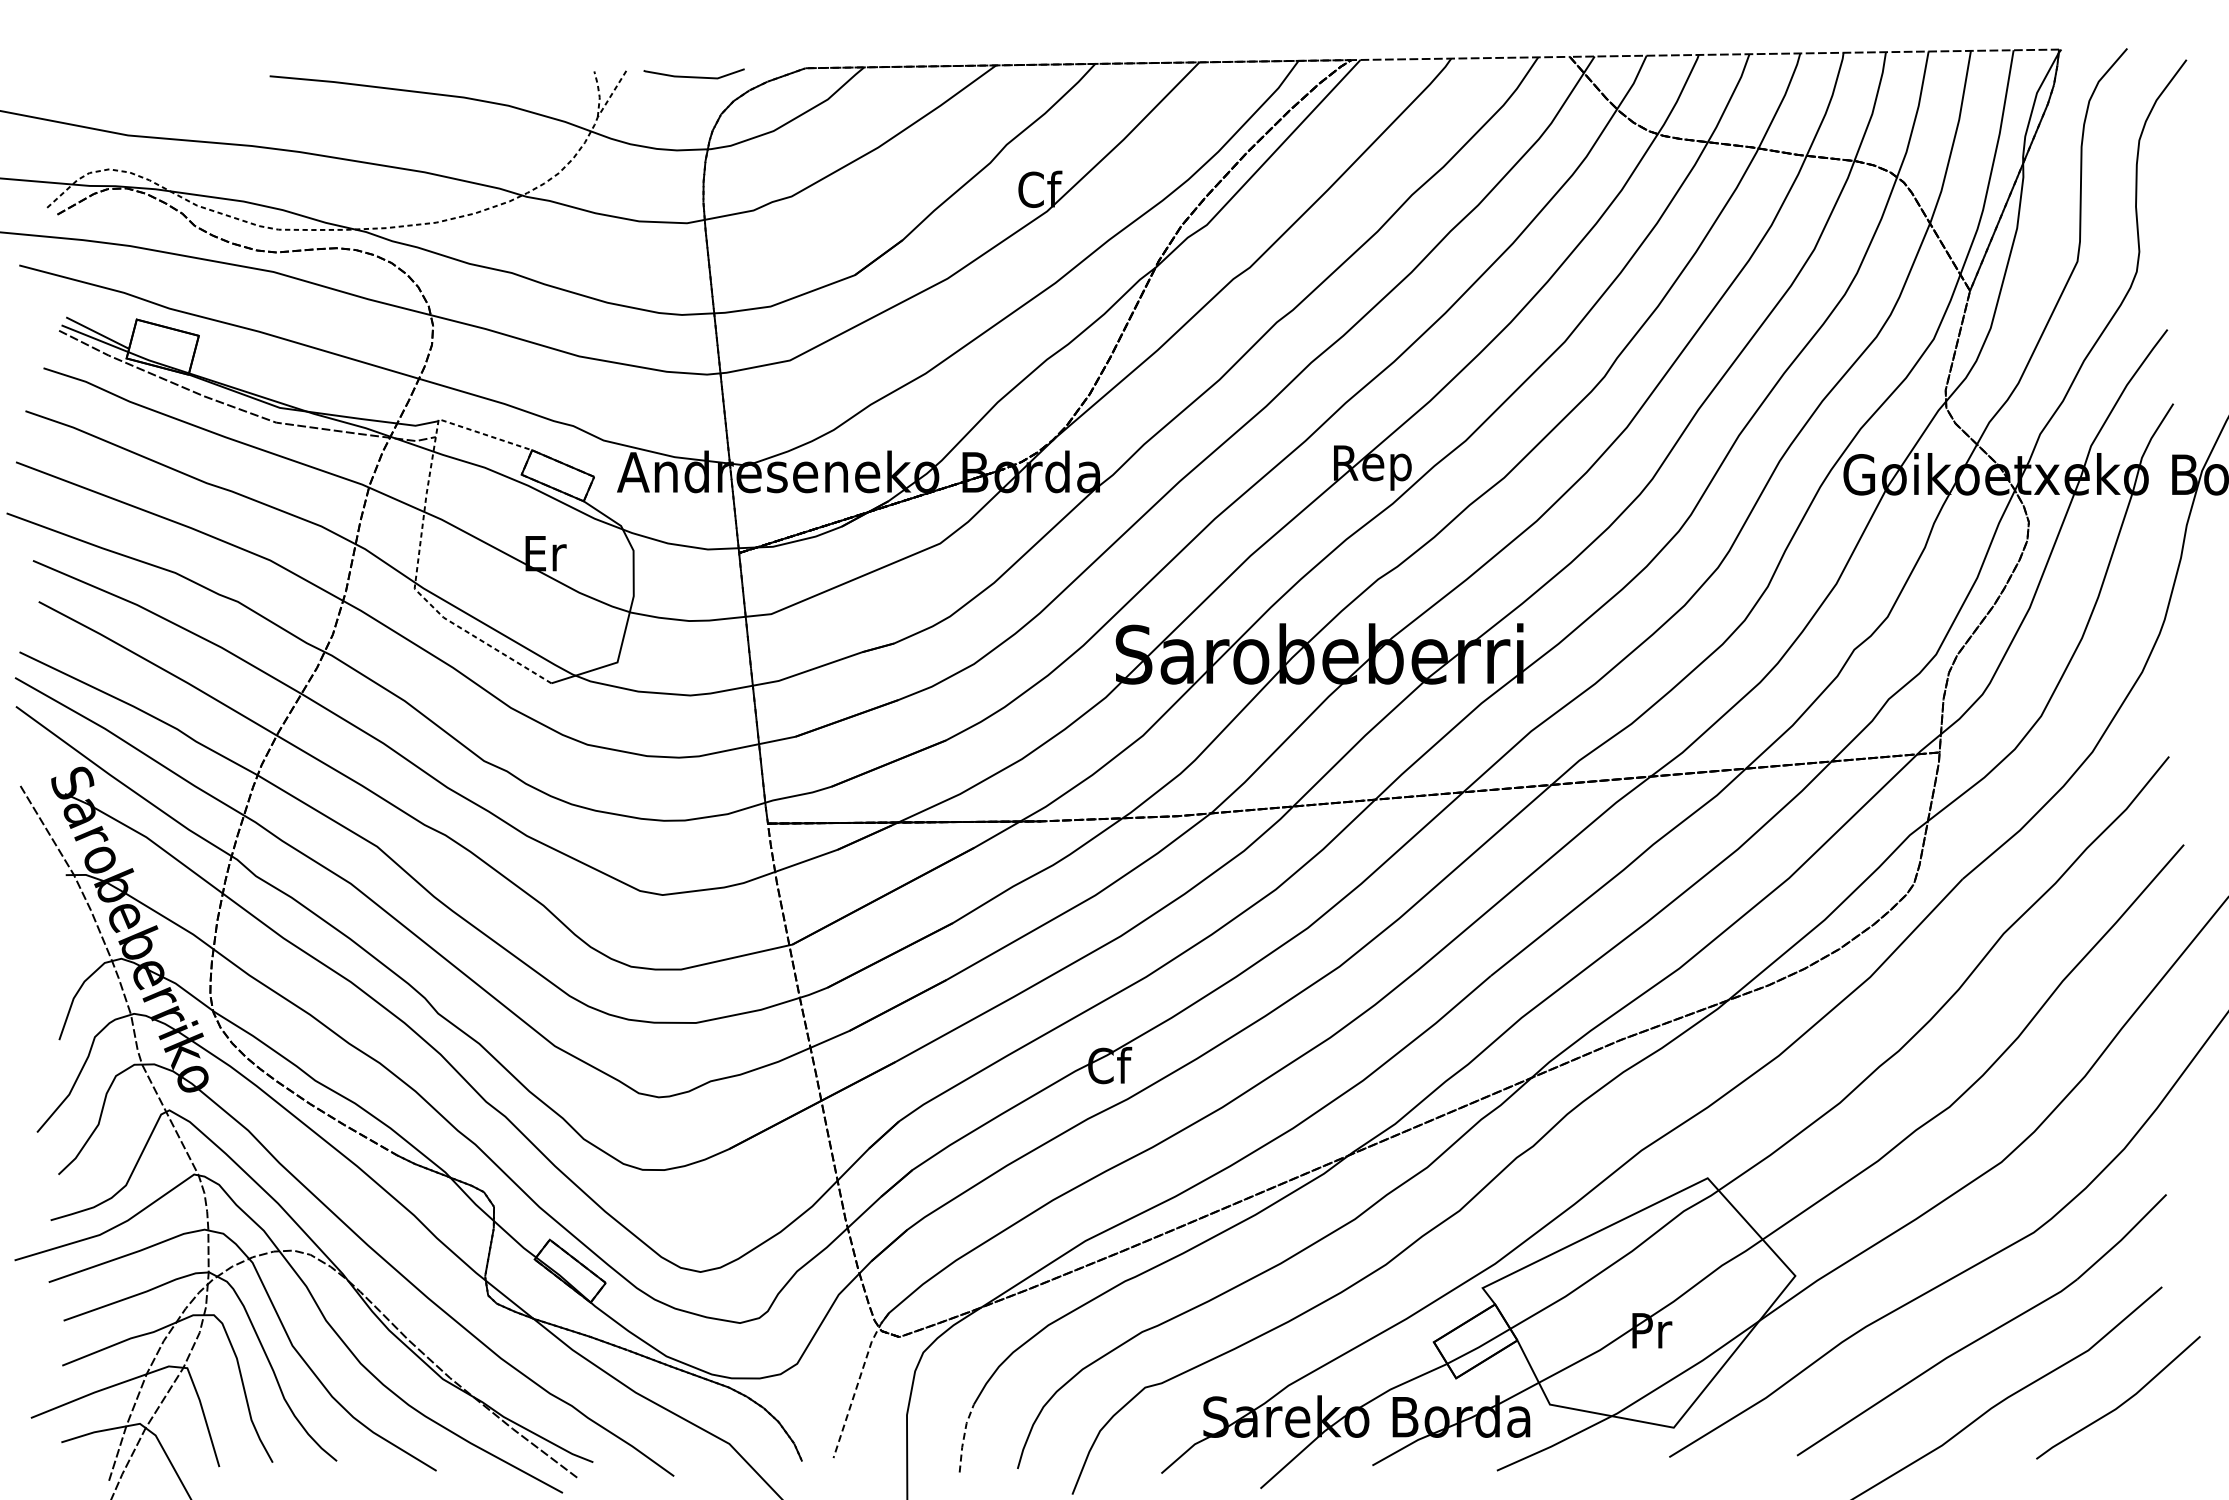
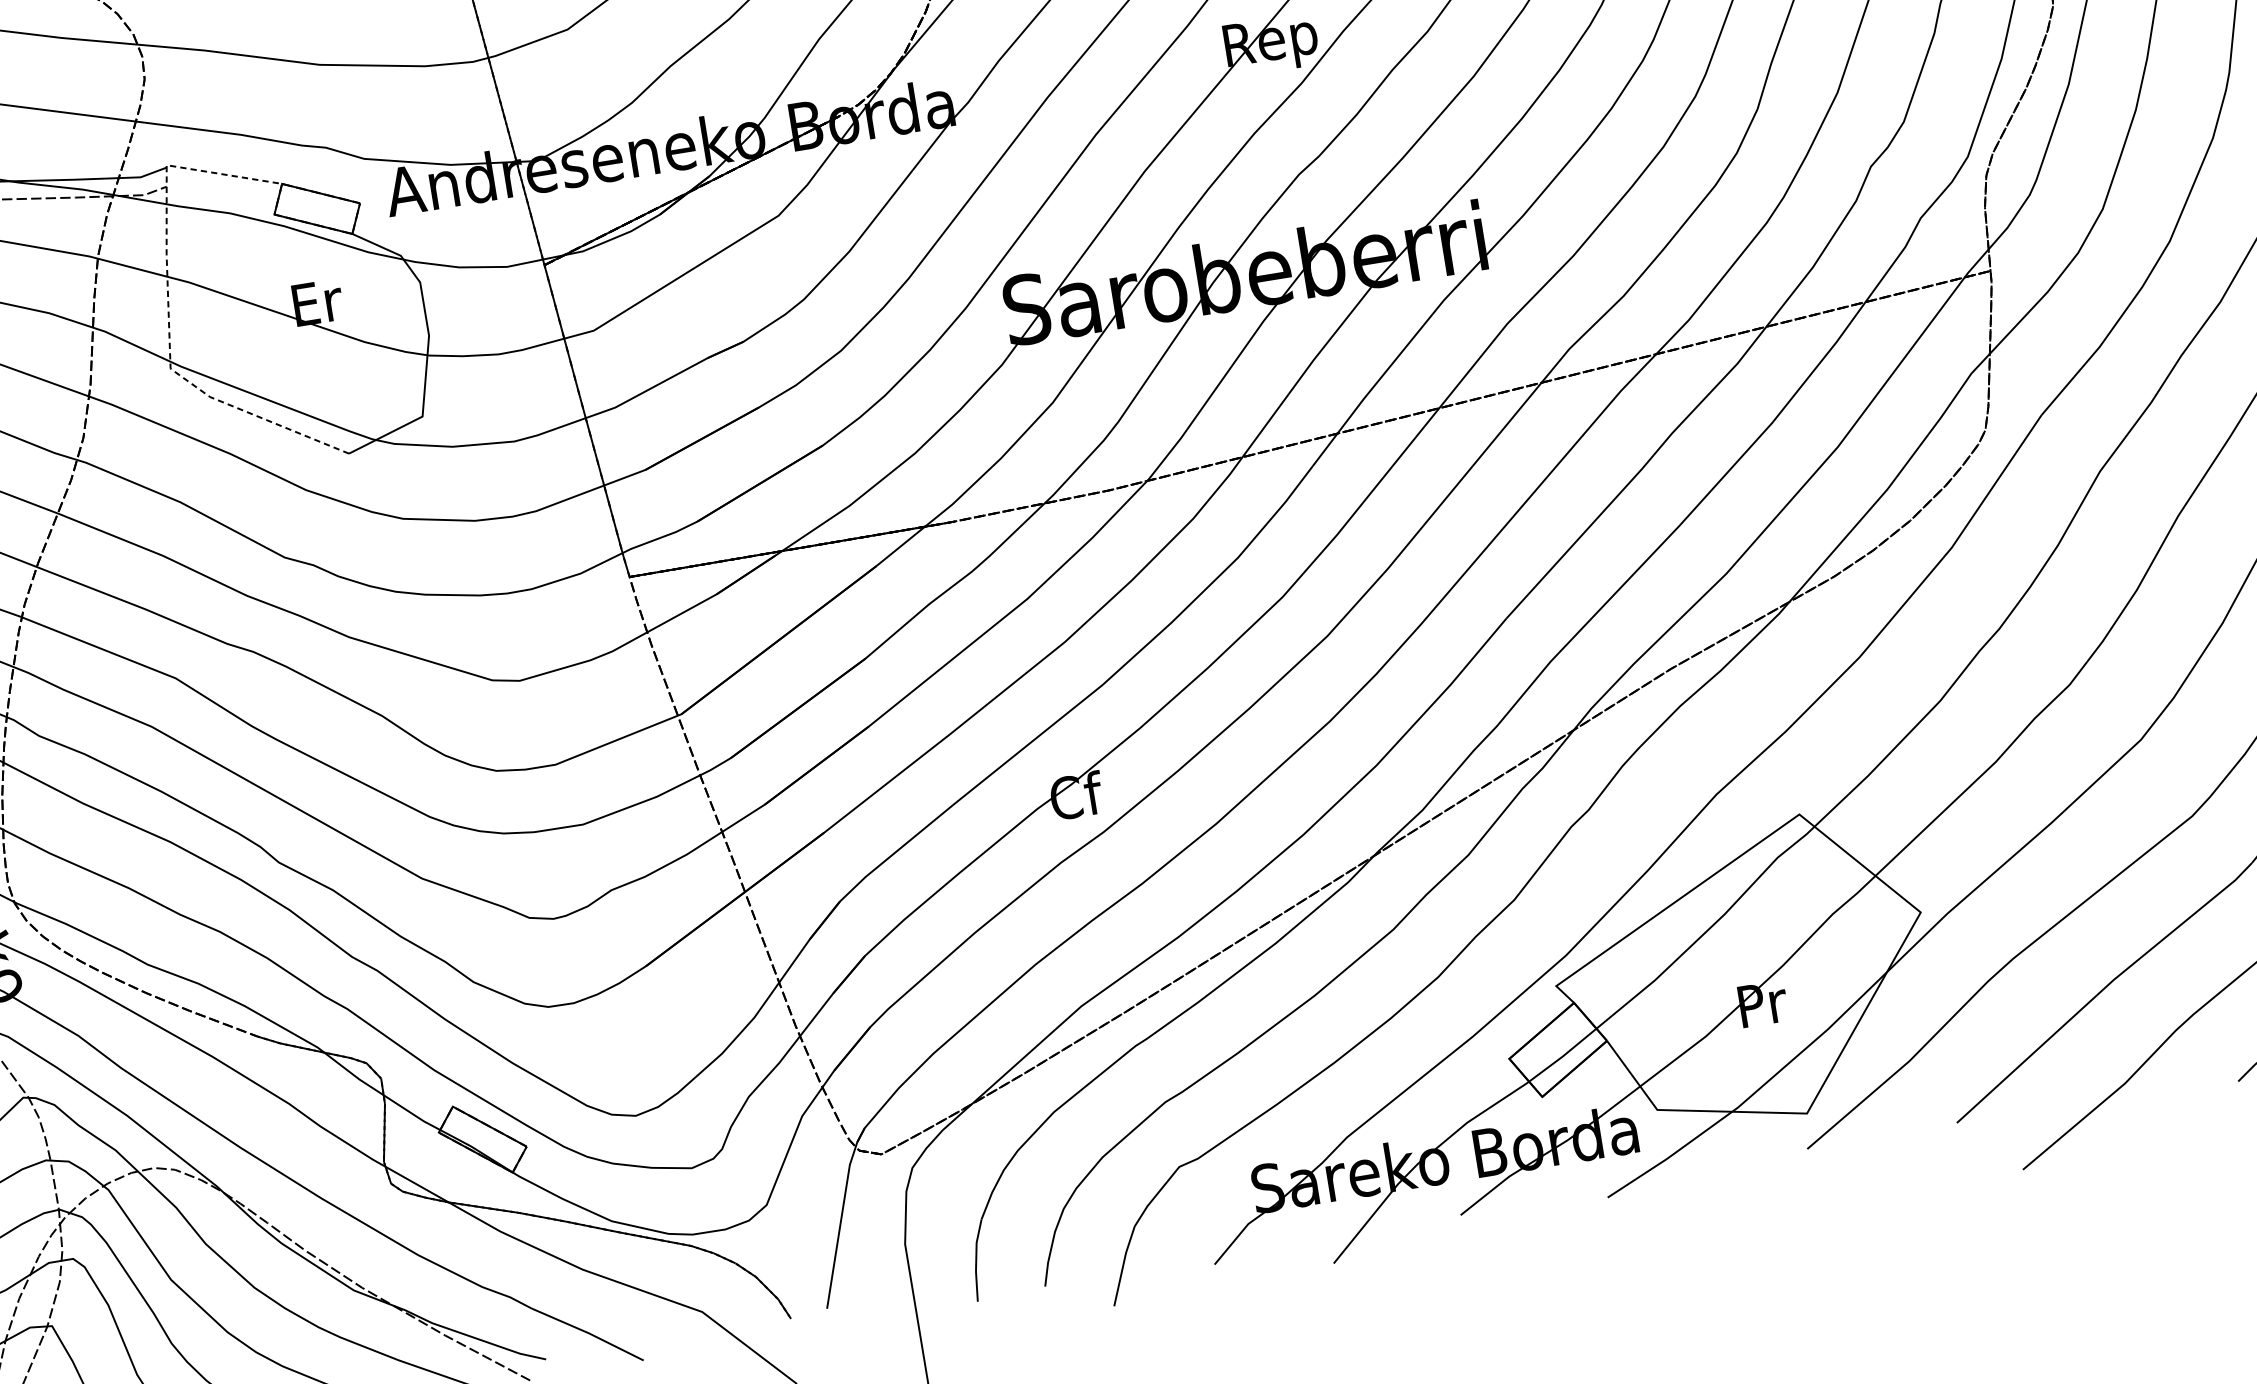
line: (858, 1382) -> (842, 1215), dashed -> solid
line: (963, 1437) -> (975, 1259), dashed -> solid

